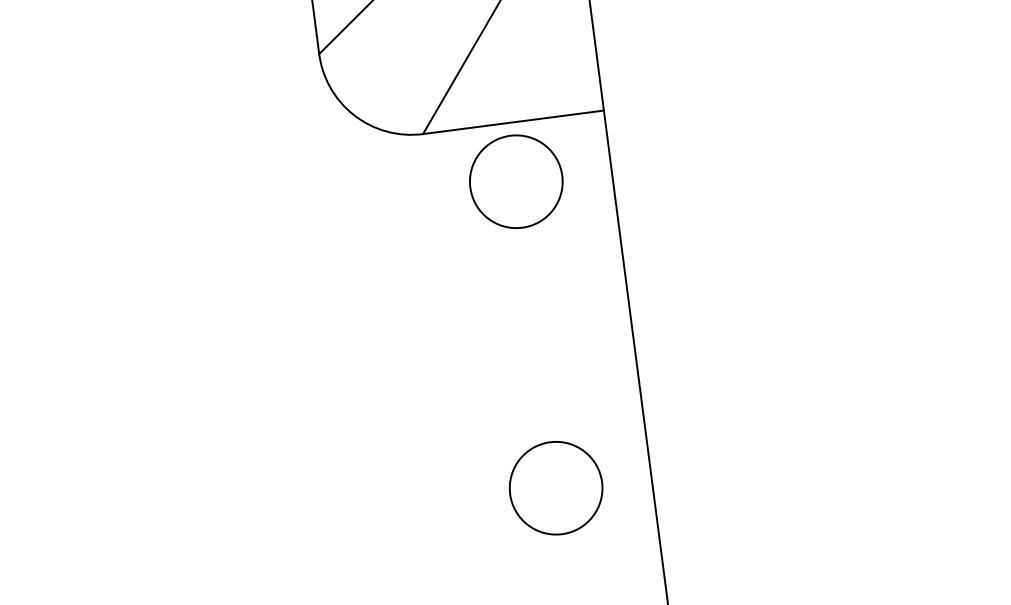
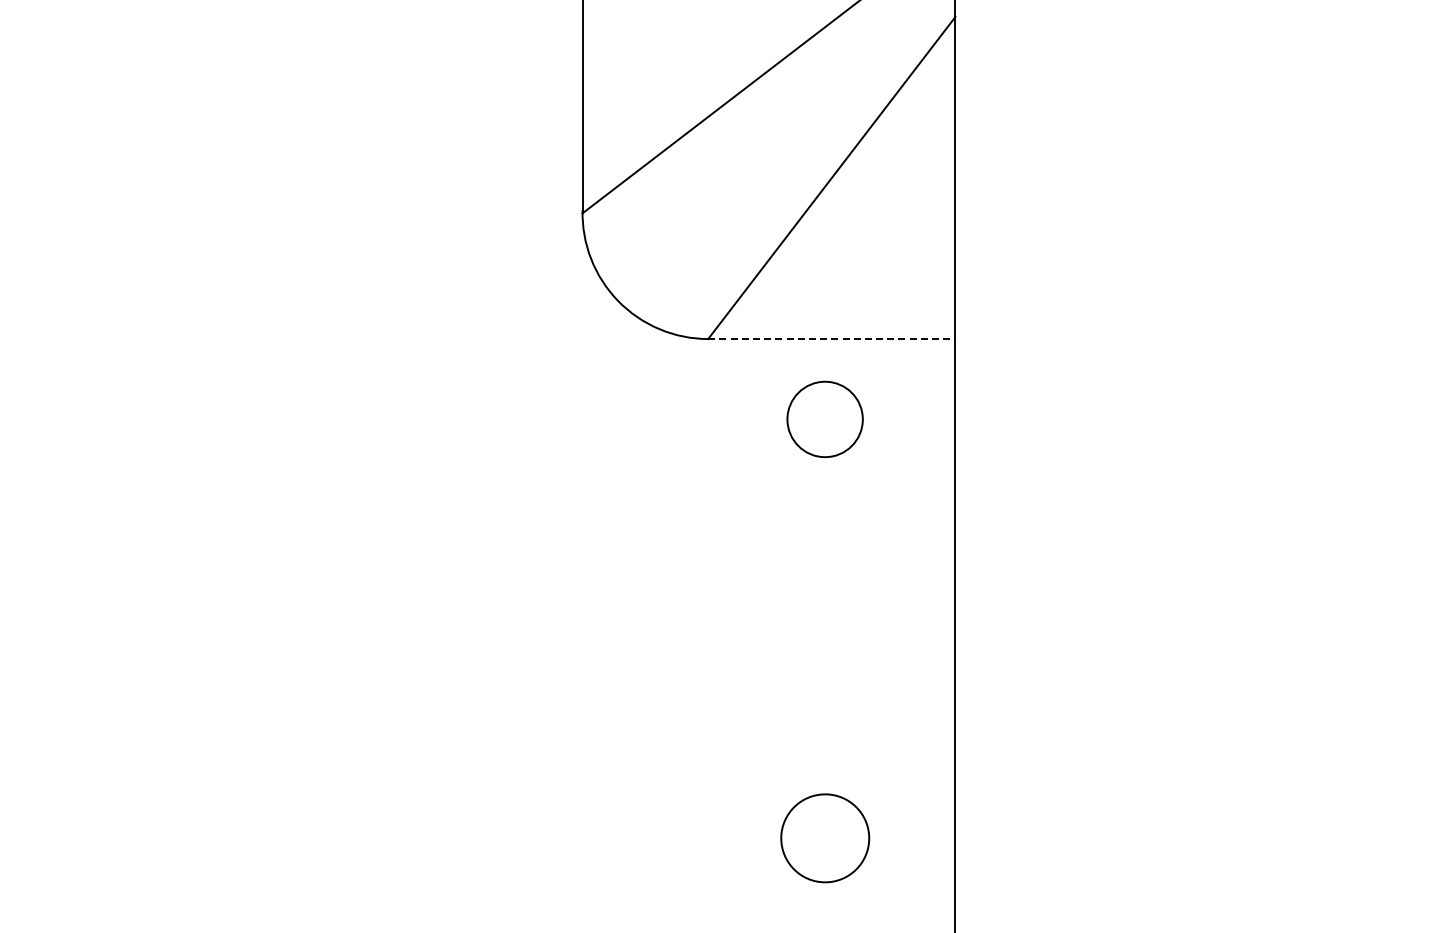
line: (513, 122) -> (831, 339), solid -> dashed
circle: (515, 181) -> (824, 419), size x0.6
circle: (556, 488) -> (825, 838), size x0.7

